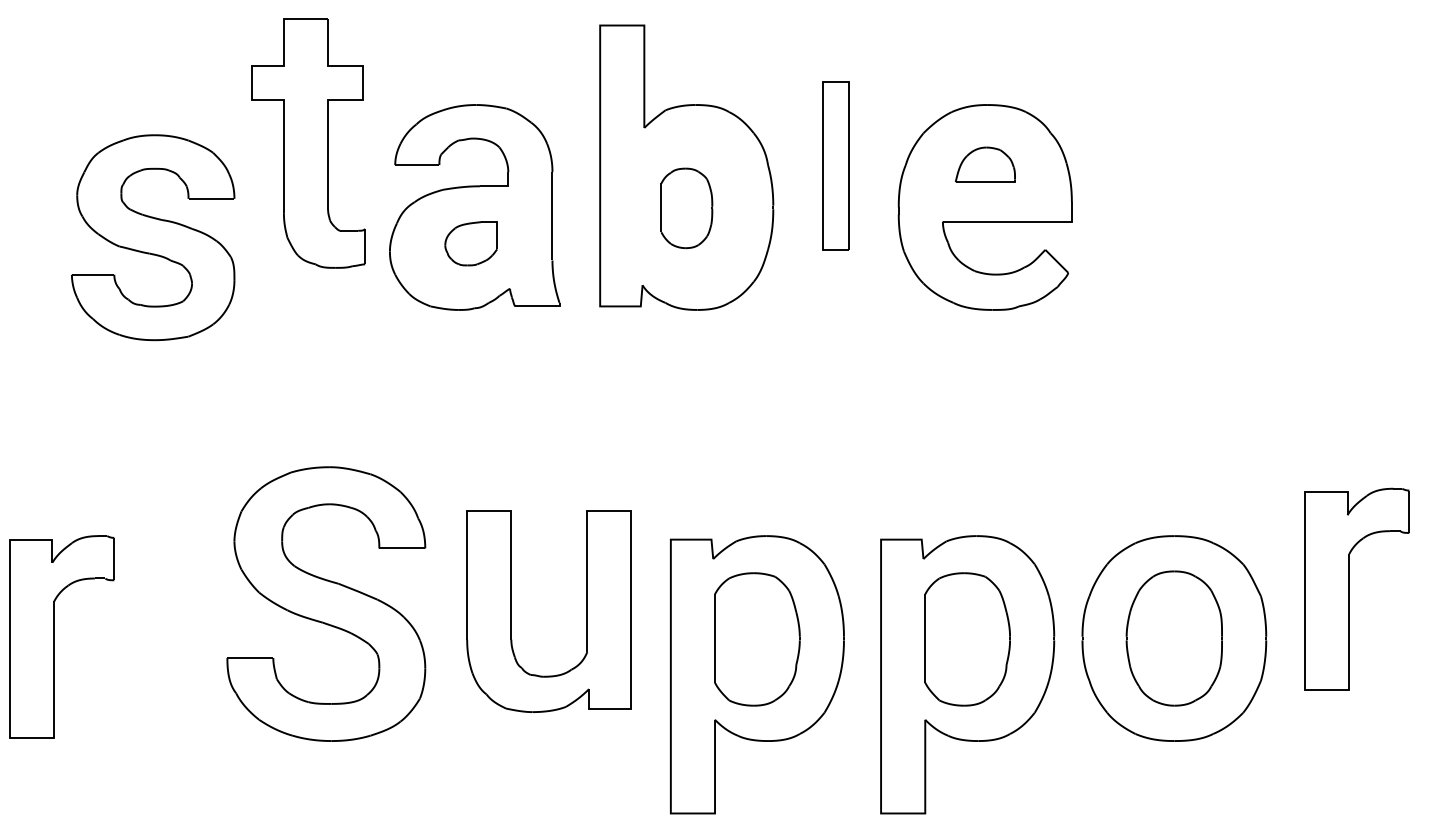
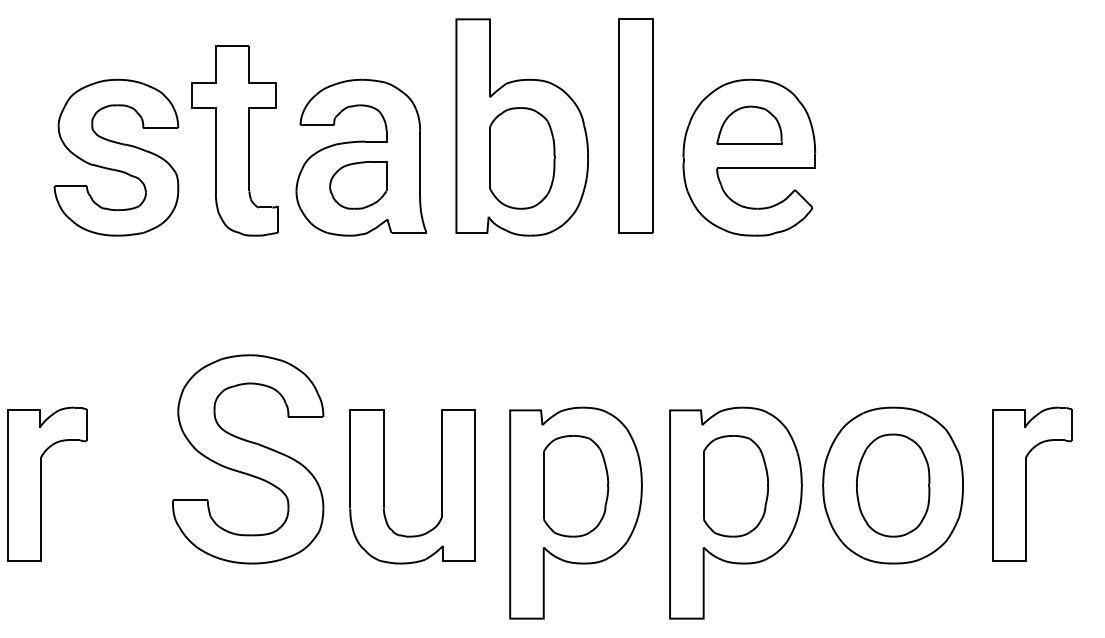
part: (308, 142) -> (234, 140), moved
part: (985, 163) -> (749, 124), size x1.43
part: (835, 165) -> (635, 125), size x1.67
part: (687, 208) -> (522, 158), size x1.67
part: (153, 237) -> (116, 157), moved
part: (471, 243) -> (358, 185), size x1.43
part: (1357, 588) -> (1032, 483), moved
part: (512, 610) -> (384, 486), moved

